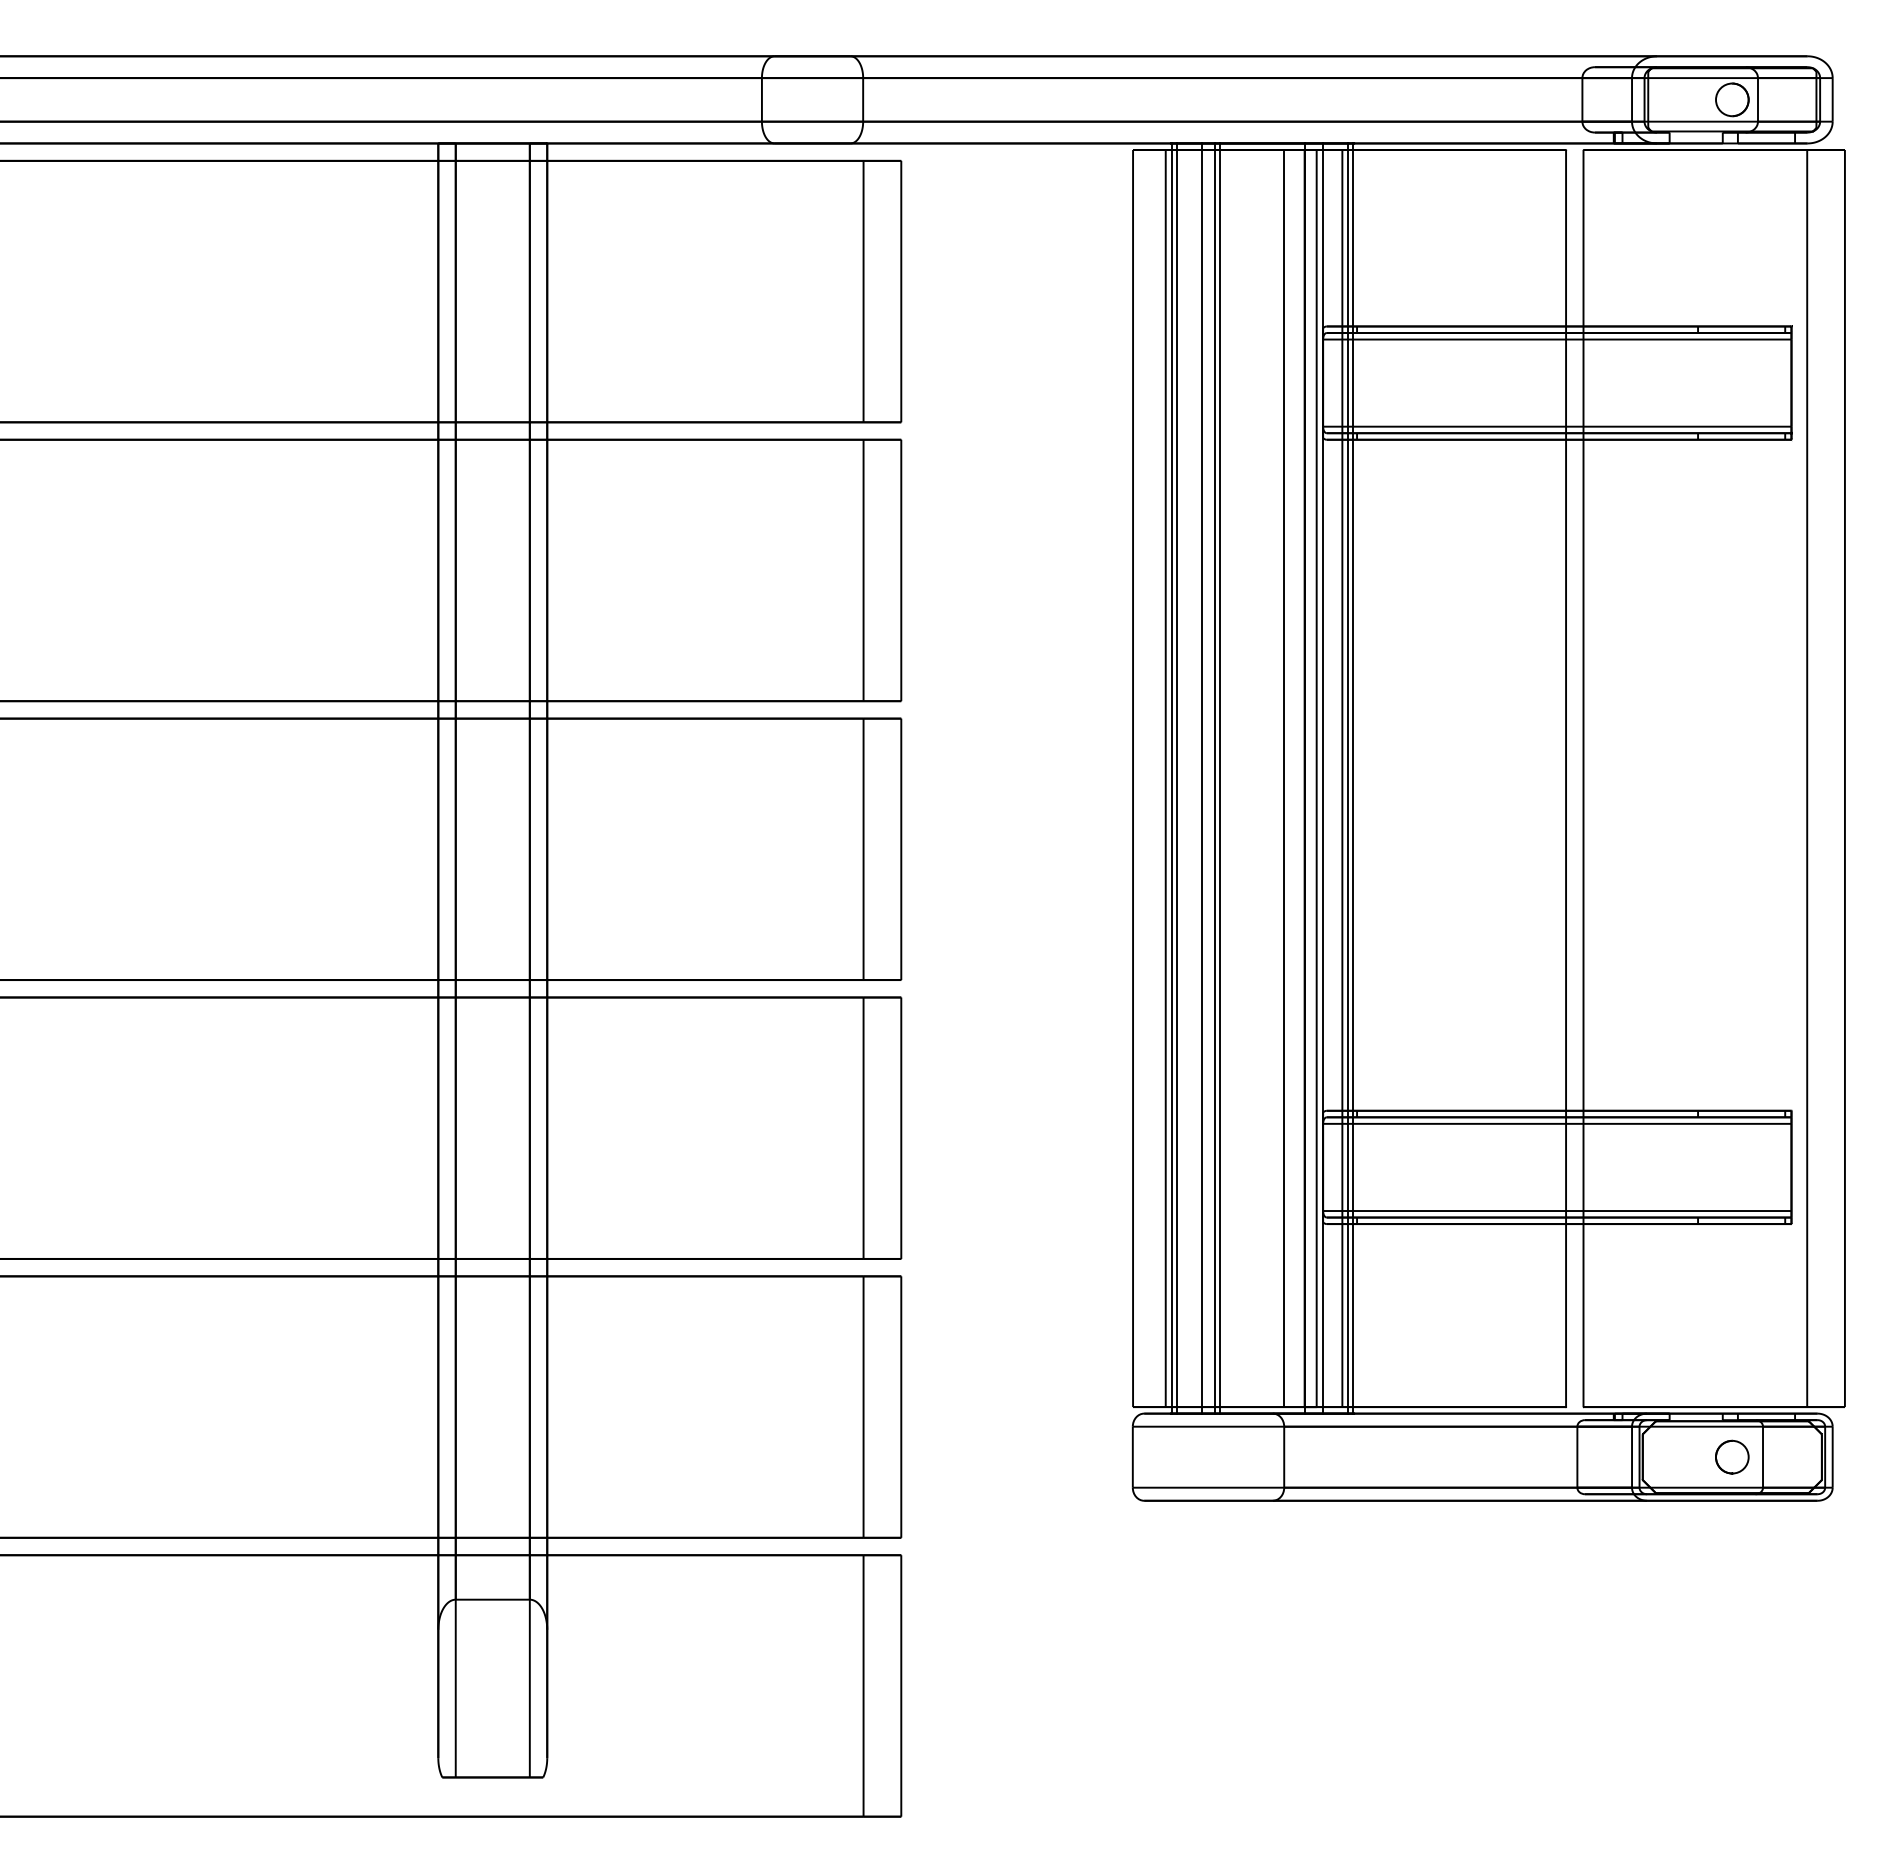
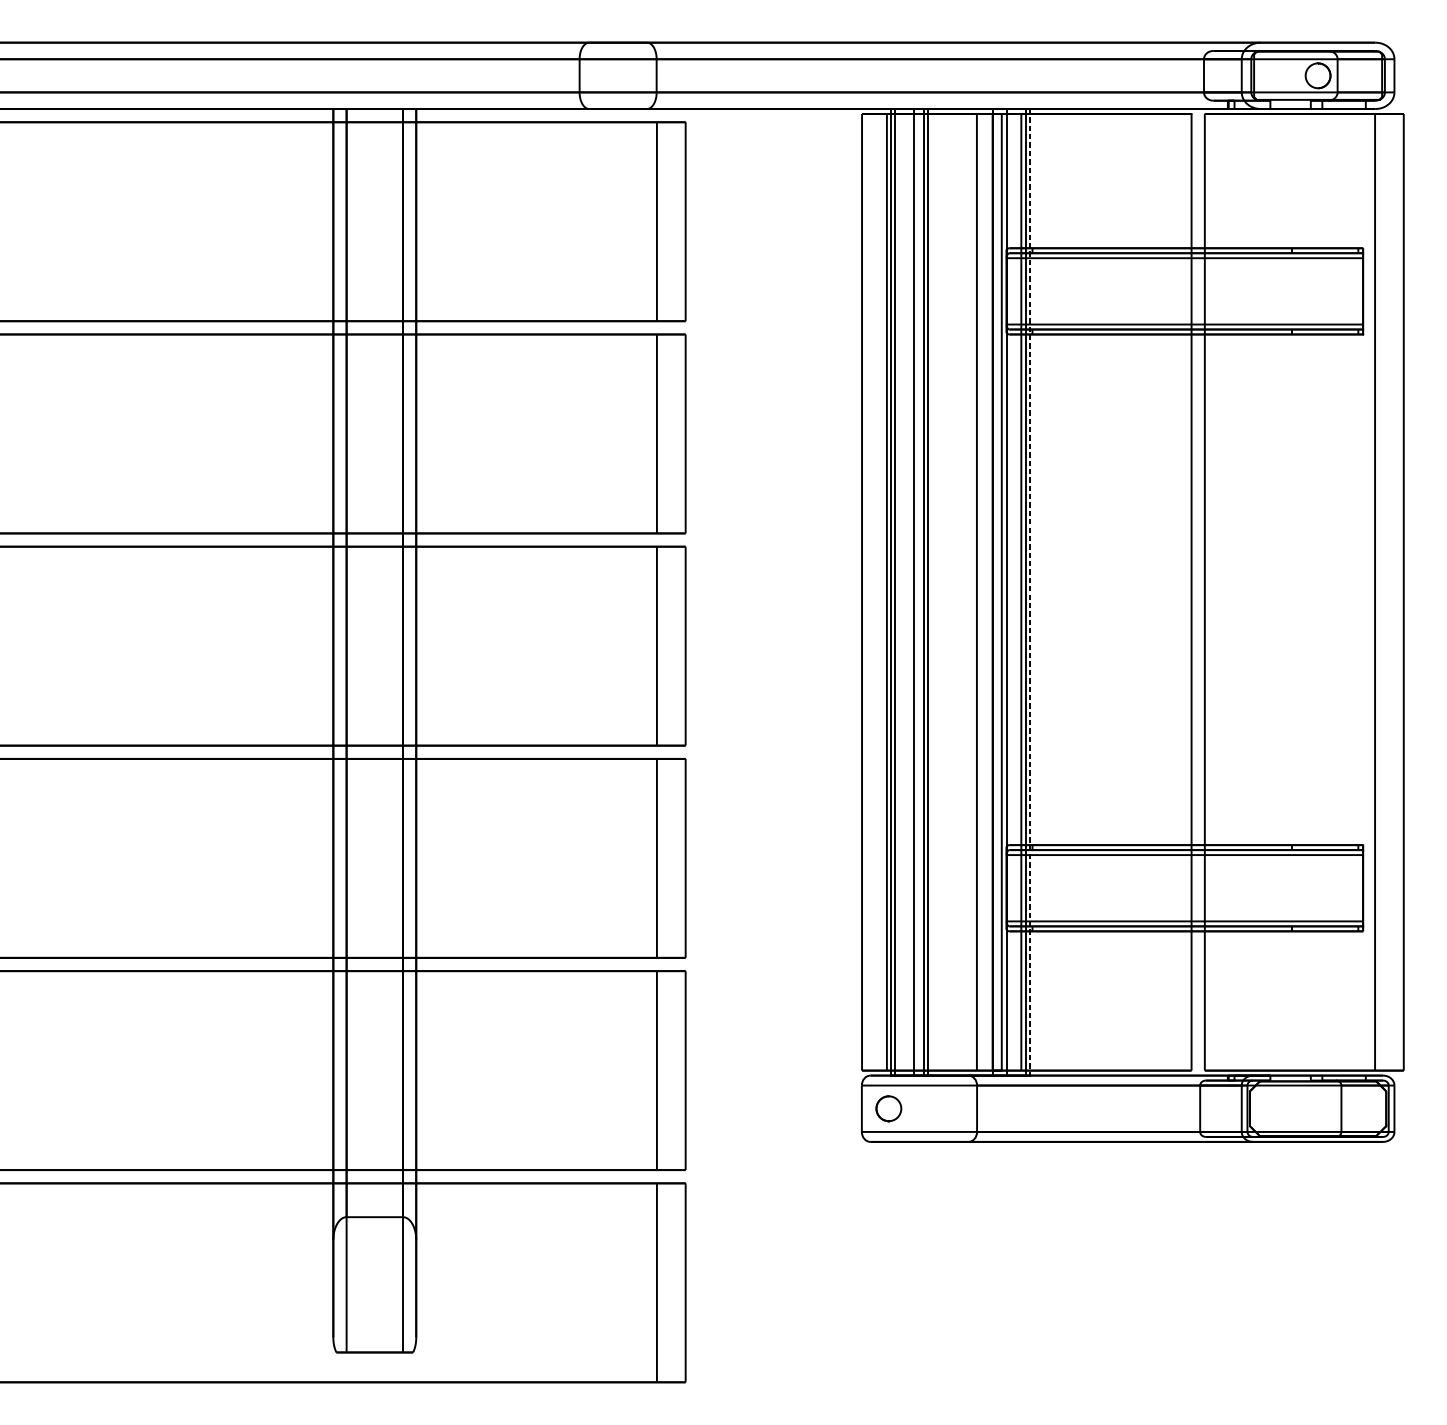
line: (1353, 779) -> (1029, 593), solid -> dashed
part: (1732, 1456) -> (889, 1108), moved

